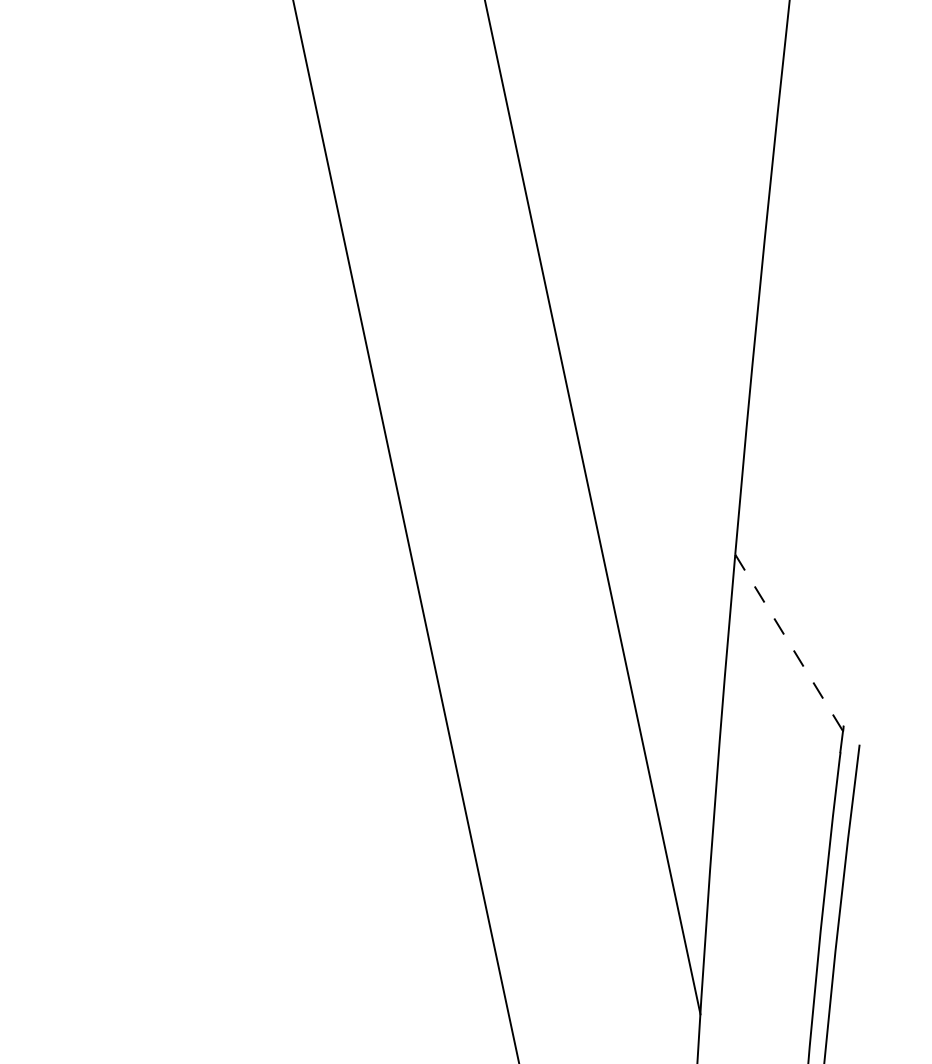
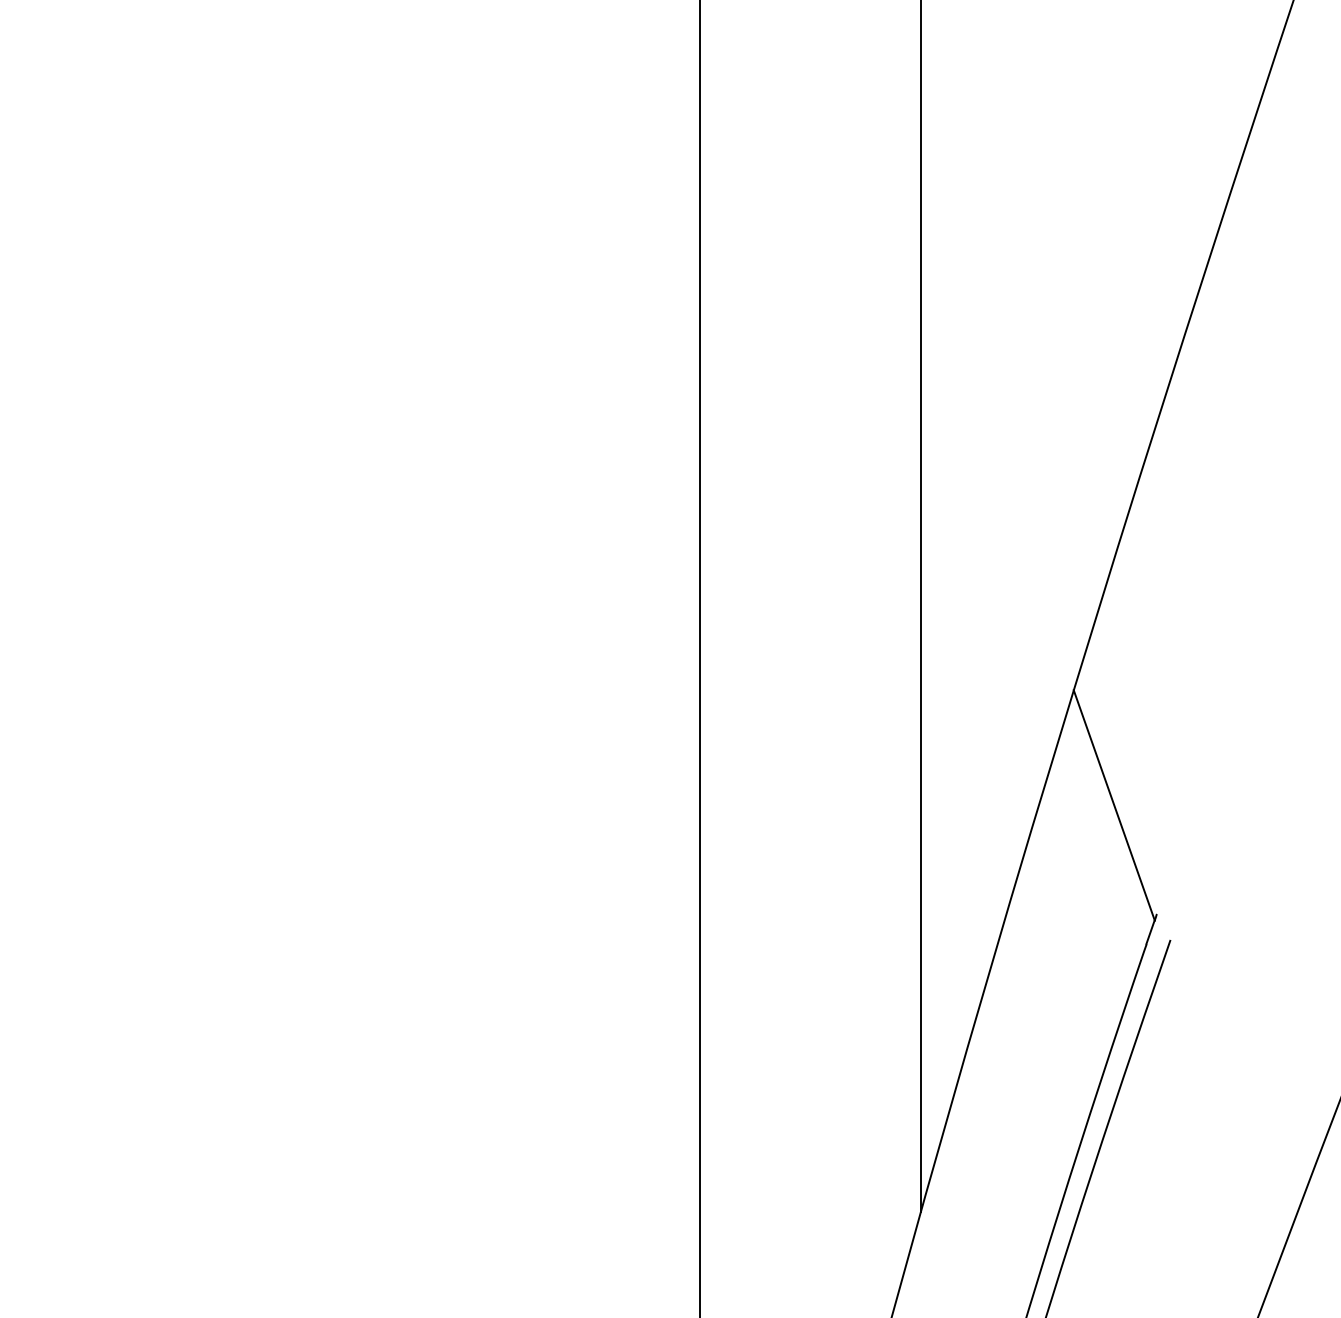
line: (789, 642) -> (1114, 805), dashed -> solid

